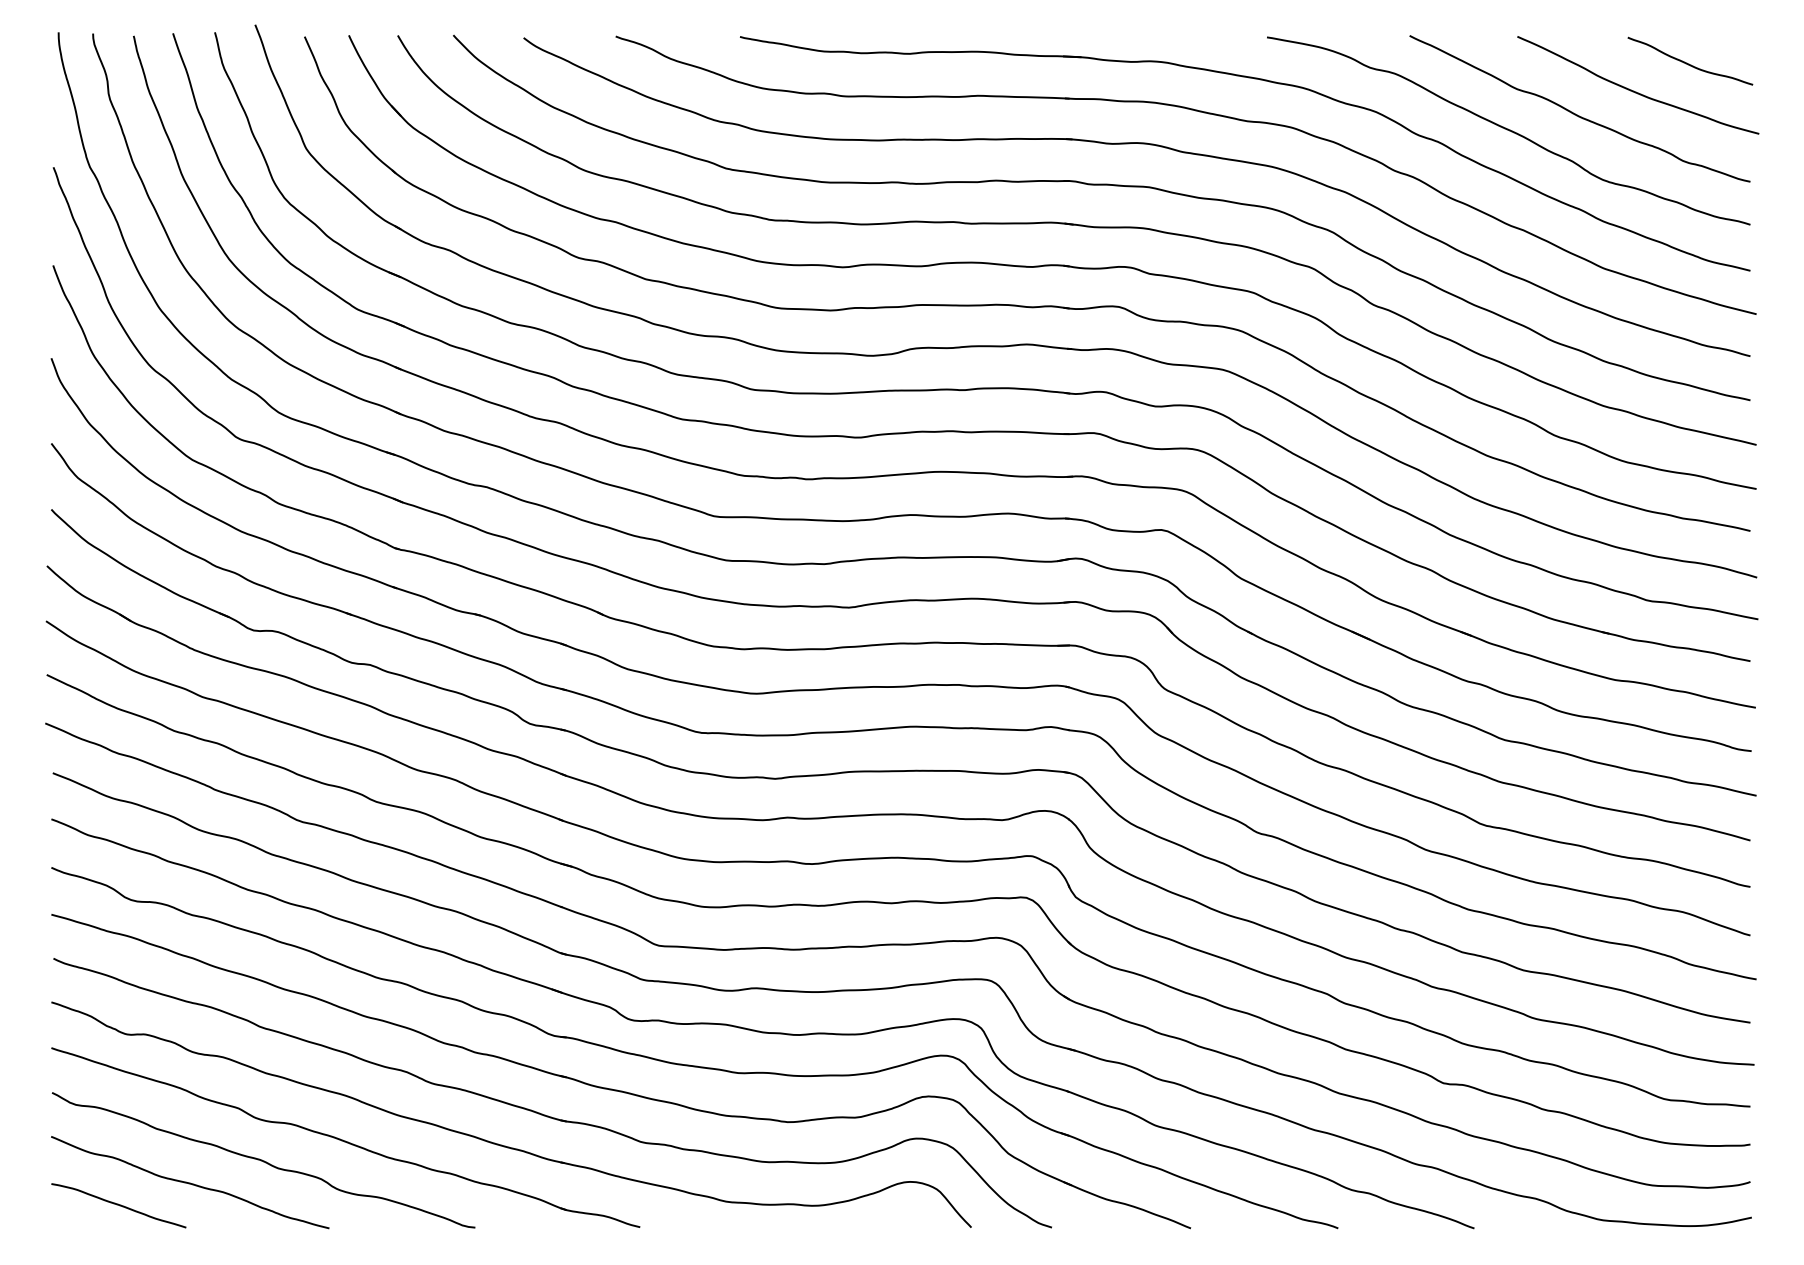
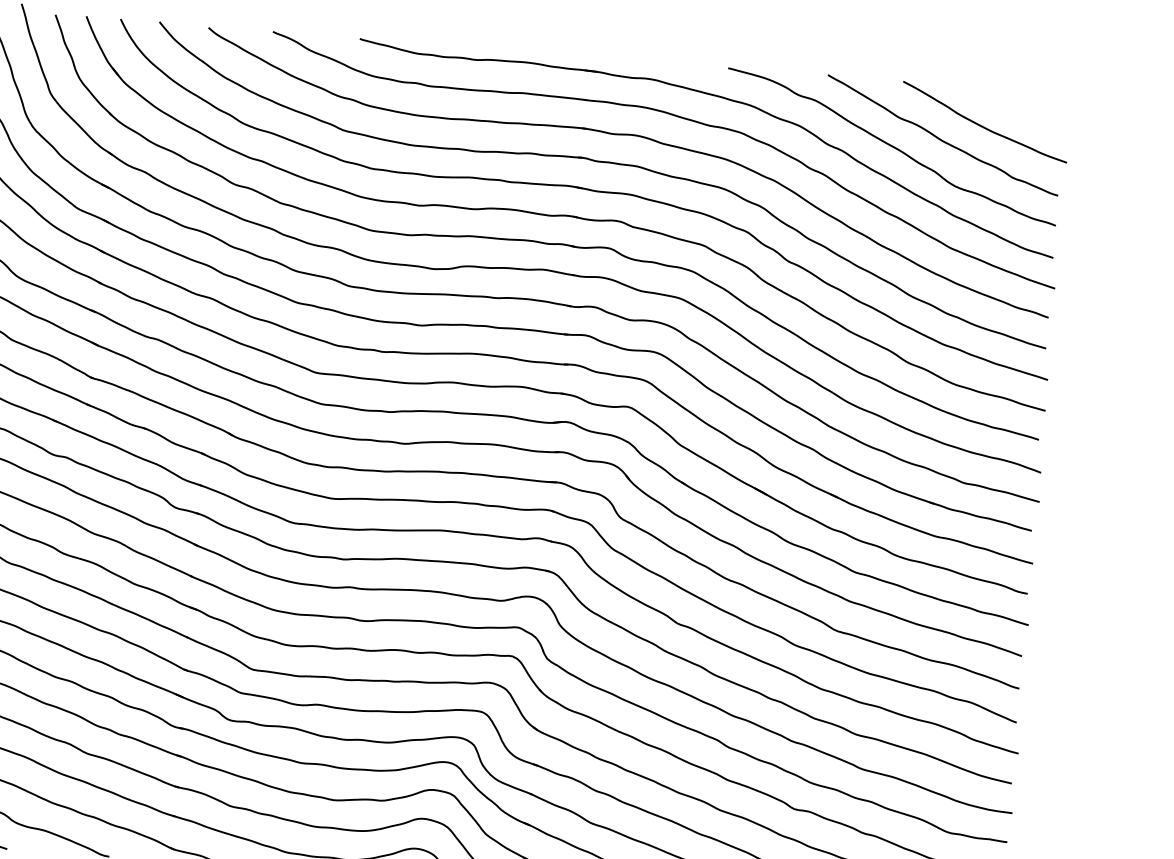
curve: (1689, 63) -> (1022, 109), removed

